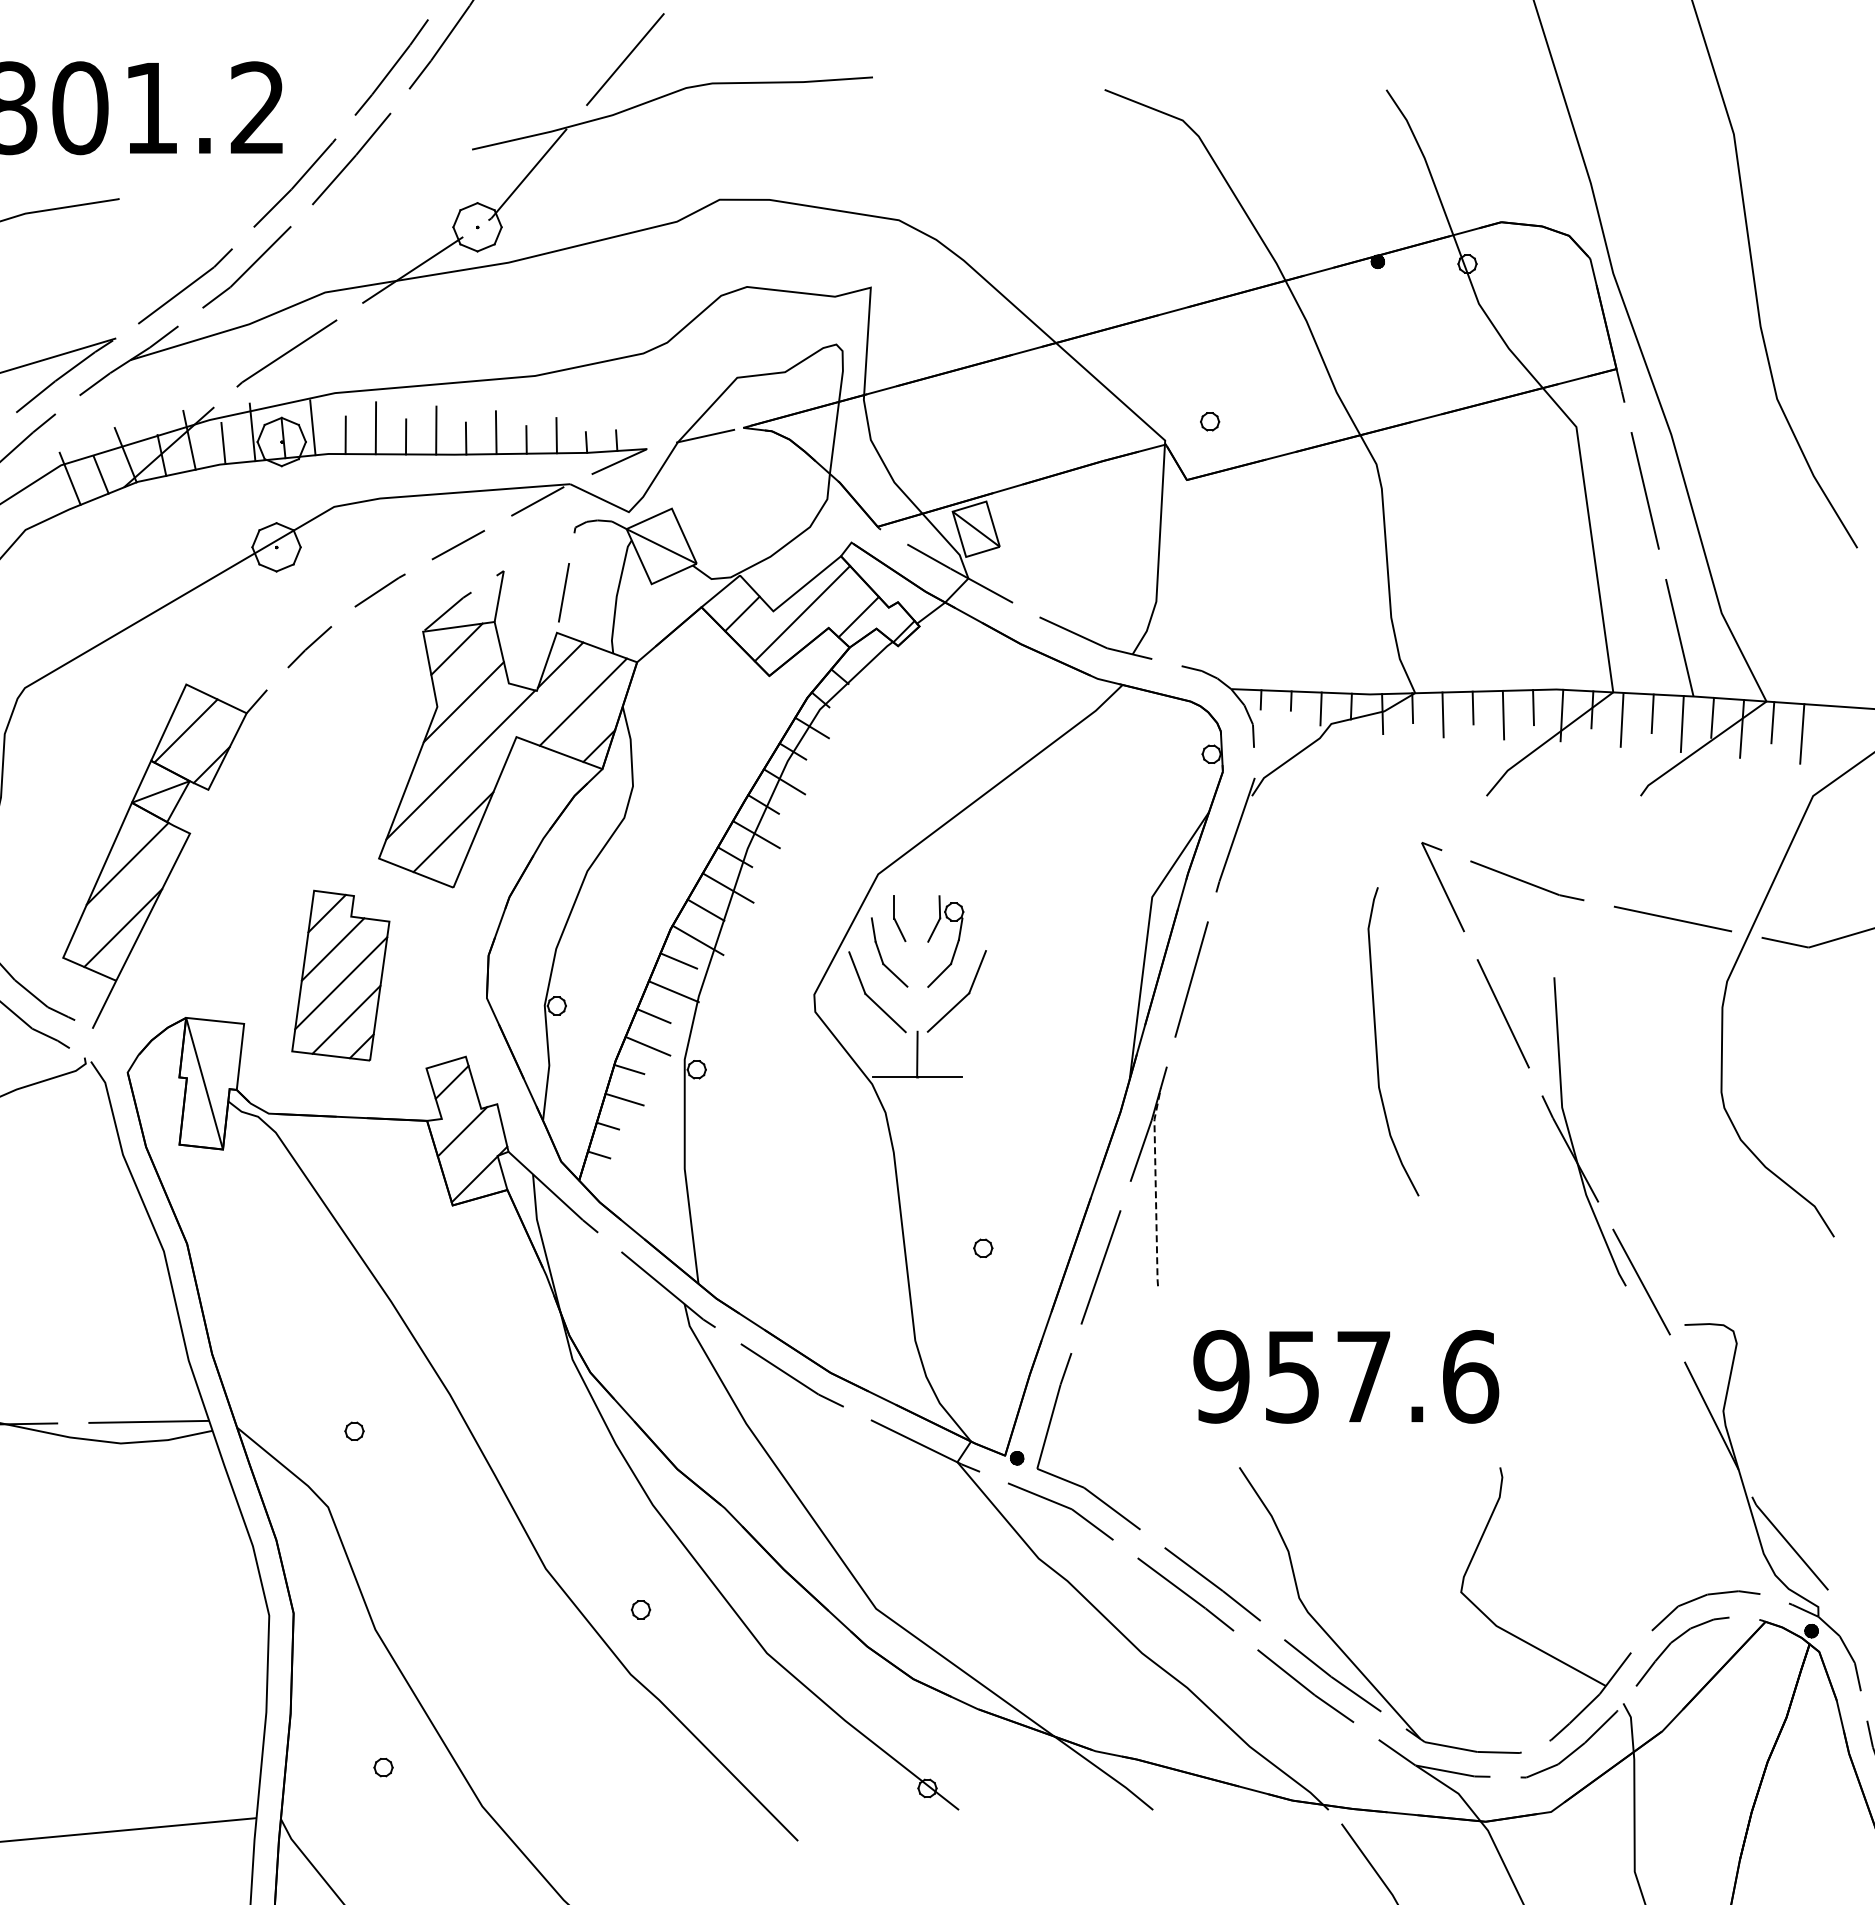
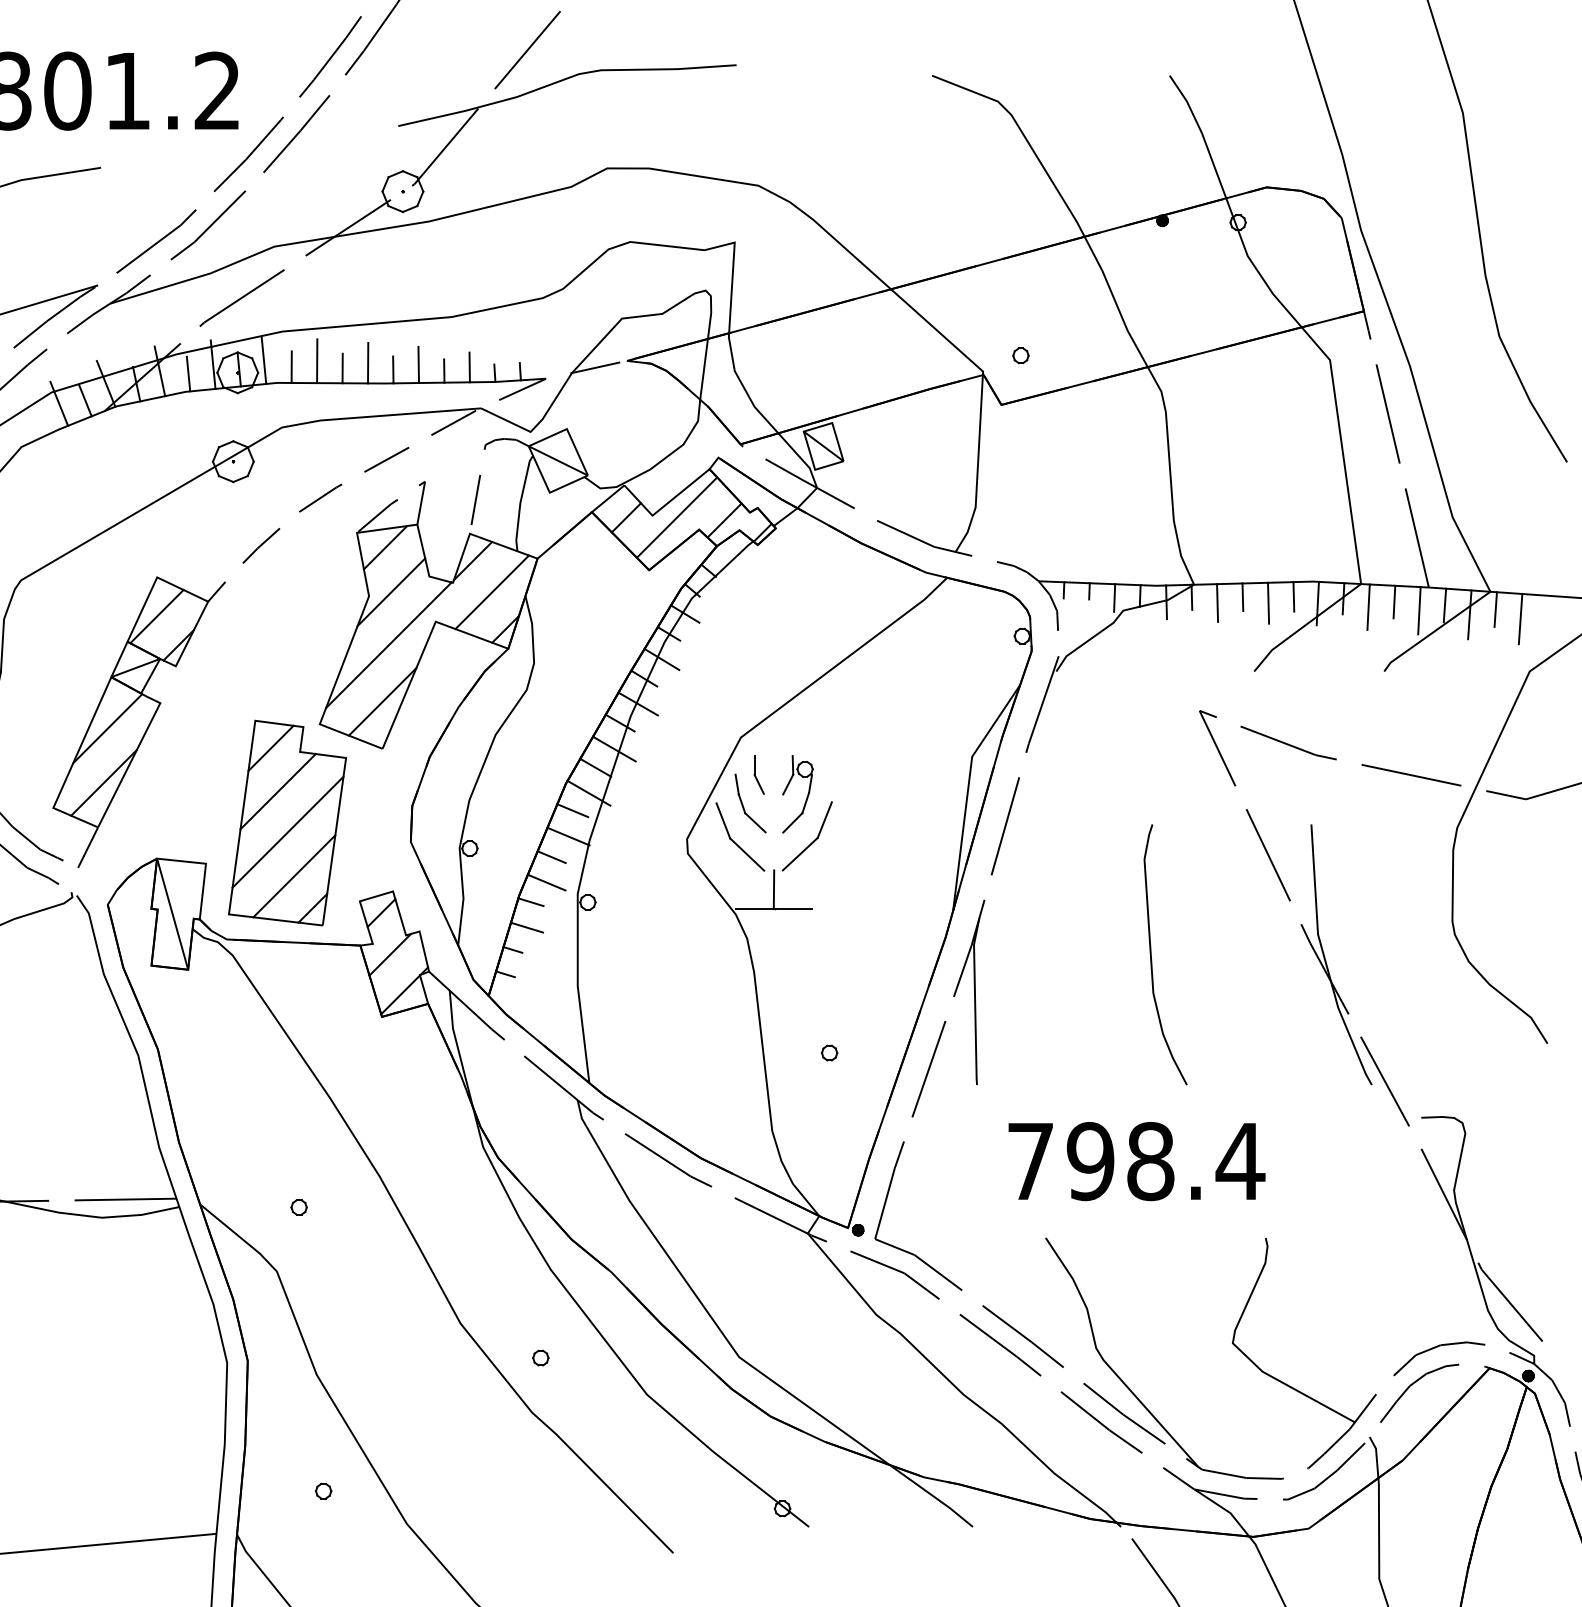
part: (340, 975) -> (287, 822), size x1.43
curve: (1377, 1044) -> (1152, 957), moved
line: (1155, 1186) -> (974, 1000), dashed -> solid
text: (1346, 1376) -> (1136, 1161), 957.6 -> 798.4

